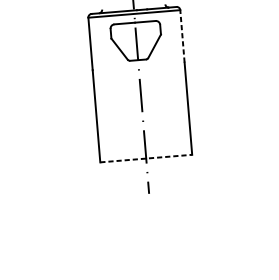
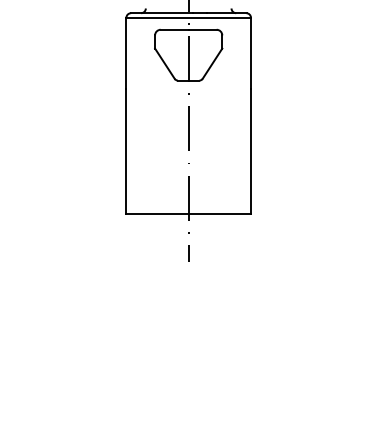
line: (182, 36) -> (251, 53), dashed -> solid
line: (146, 158) -> (189, 214), dashed -> solid

